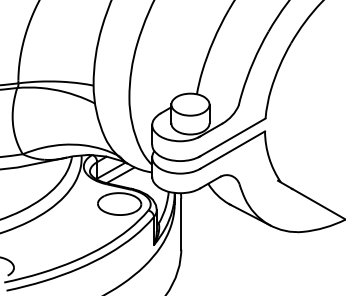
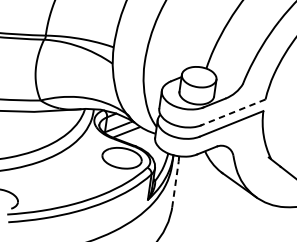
line: (231, 138) -> (232, 113), solid -> dashed
line: (181, 223) -> (175, 183), solid -> dashed

